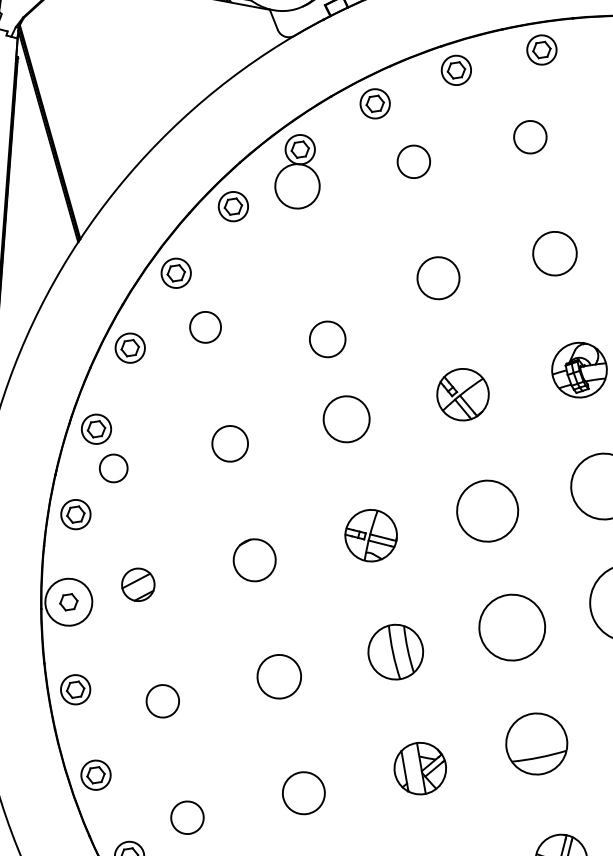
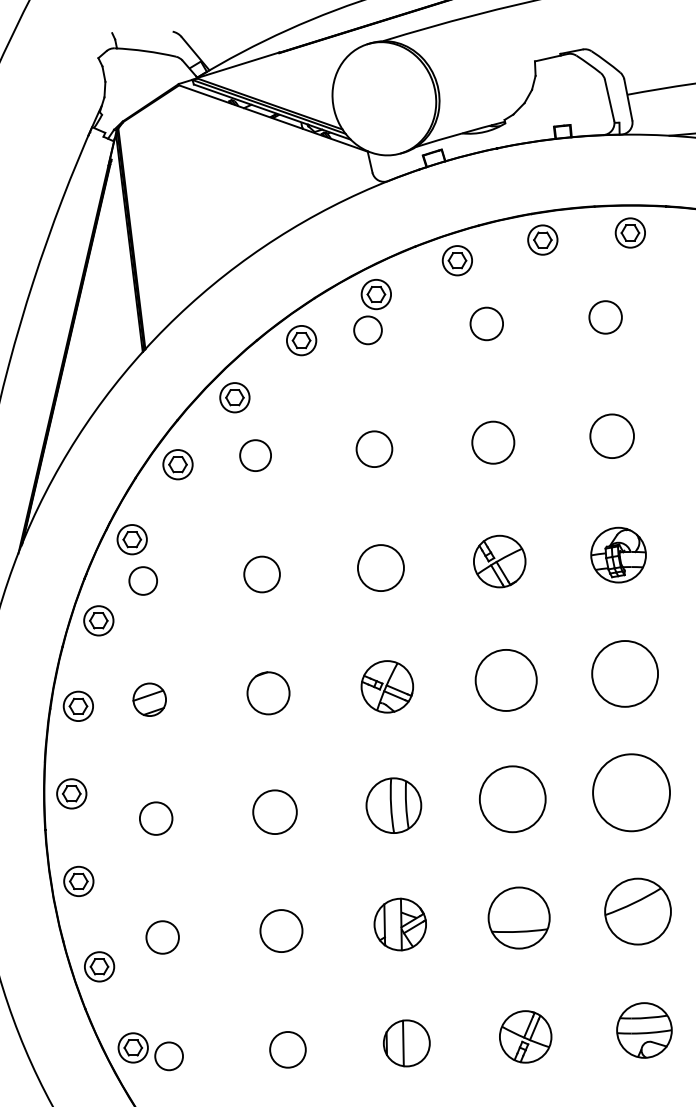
circle: (297, 186) -> (367, 330), size x0.62
circle: (327, 338) -> (374, 448), moved
circle: (68, 602) -> (78, 706), size x0.62

